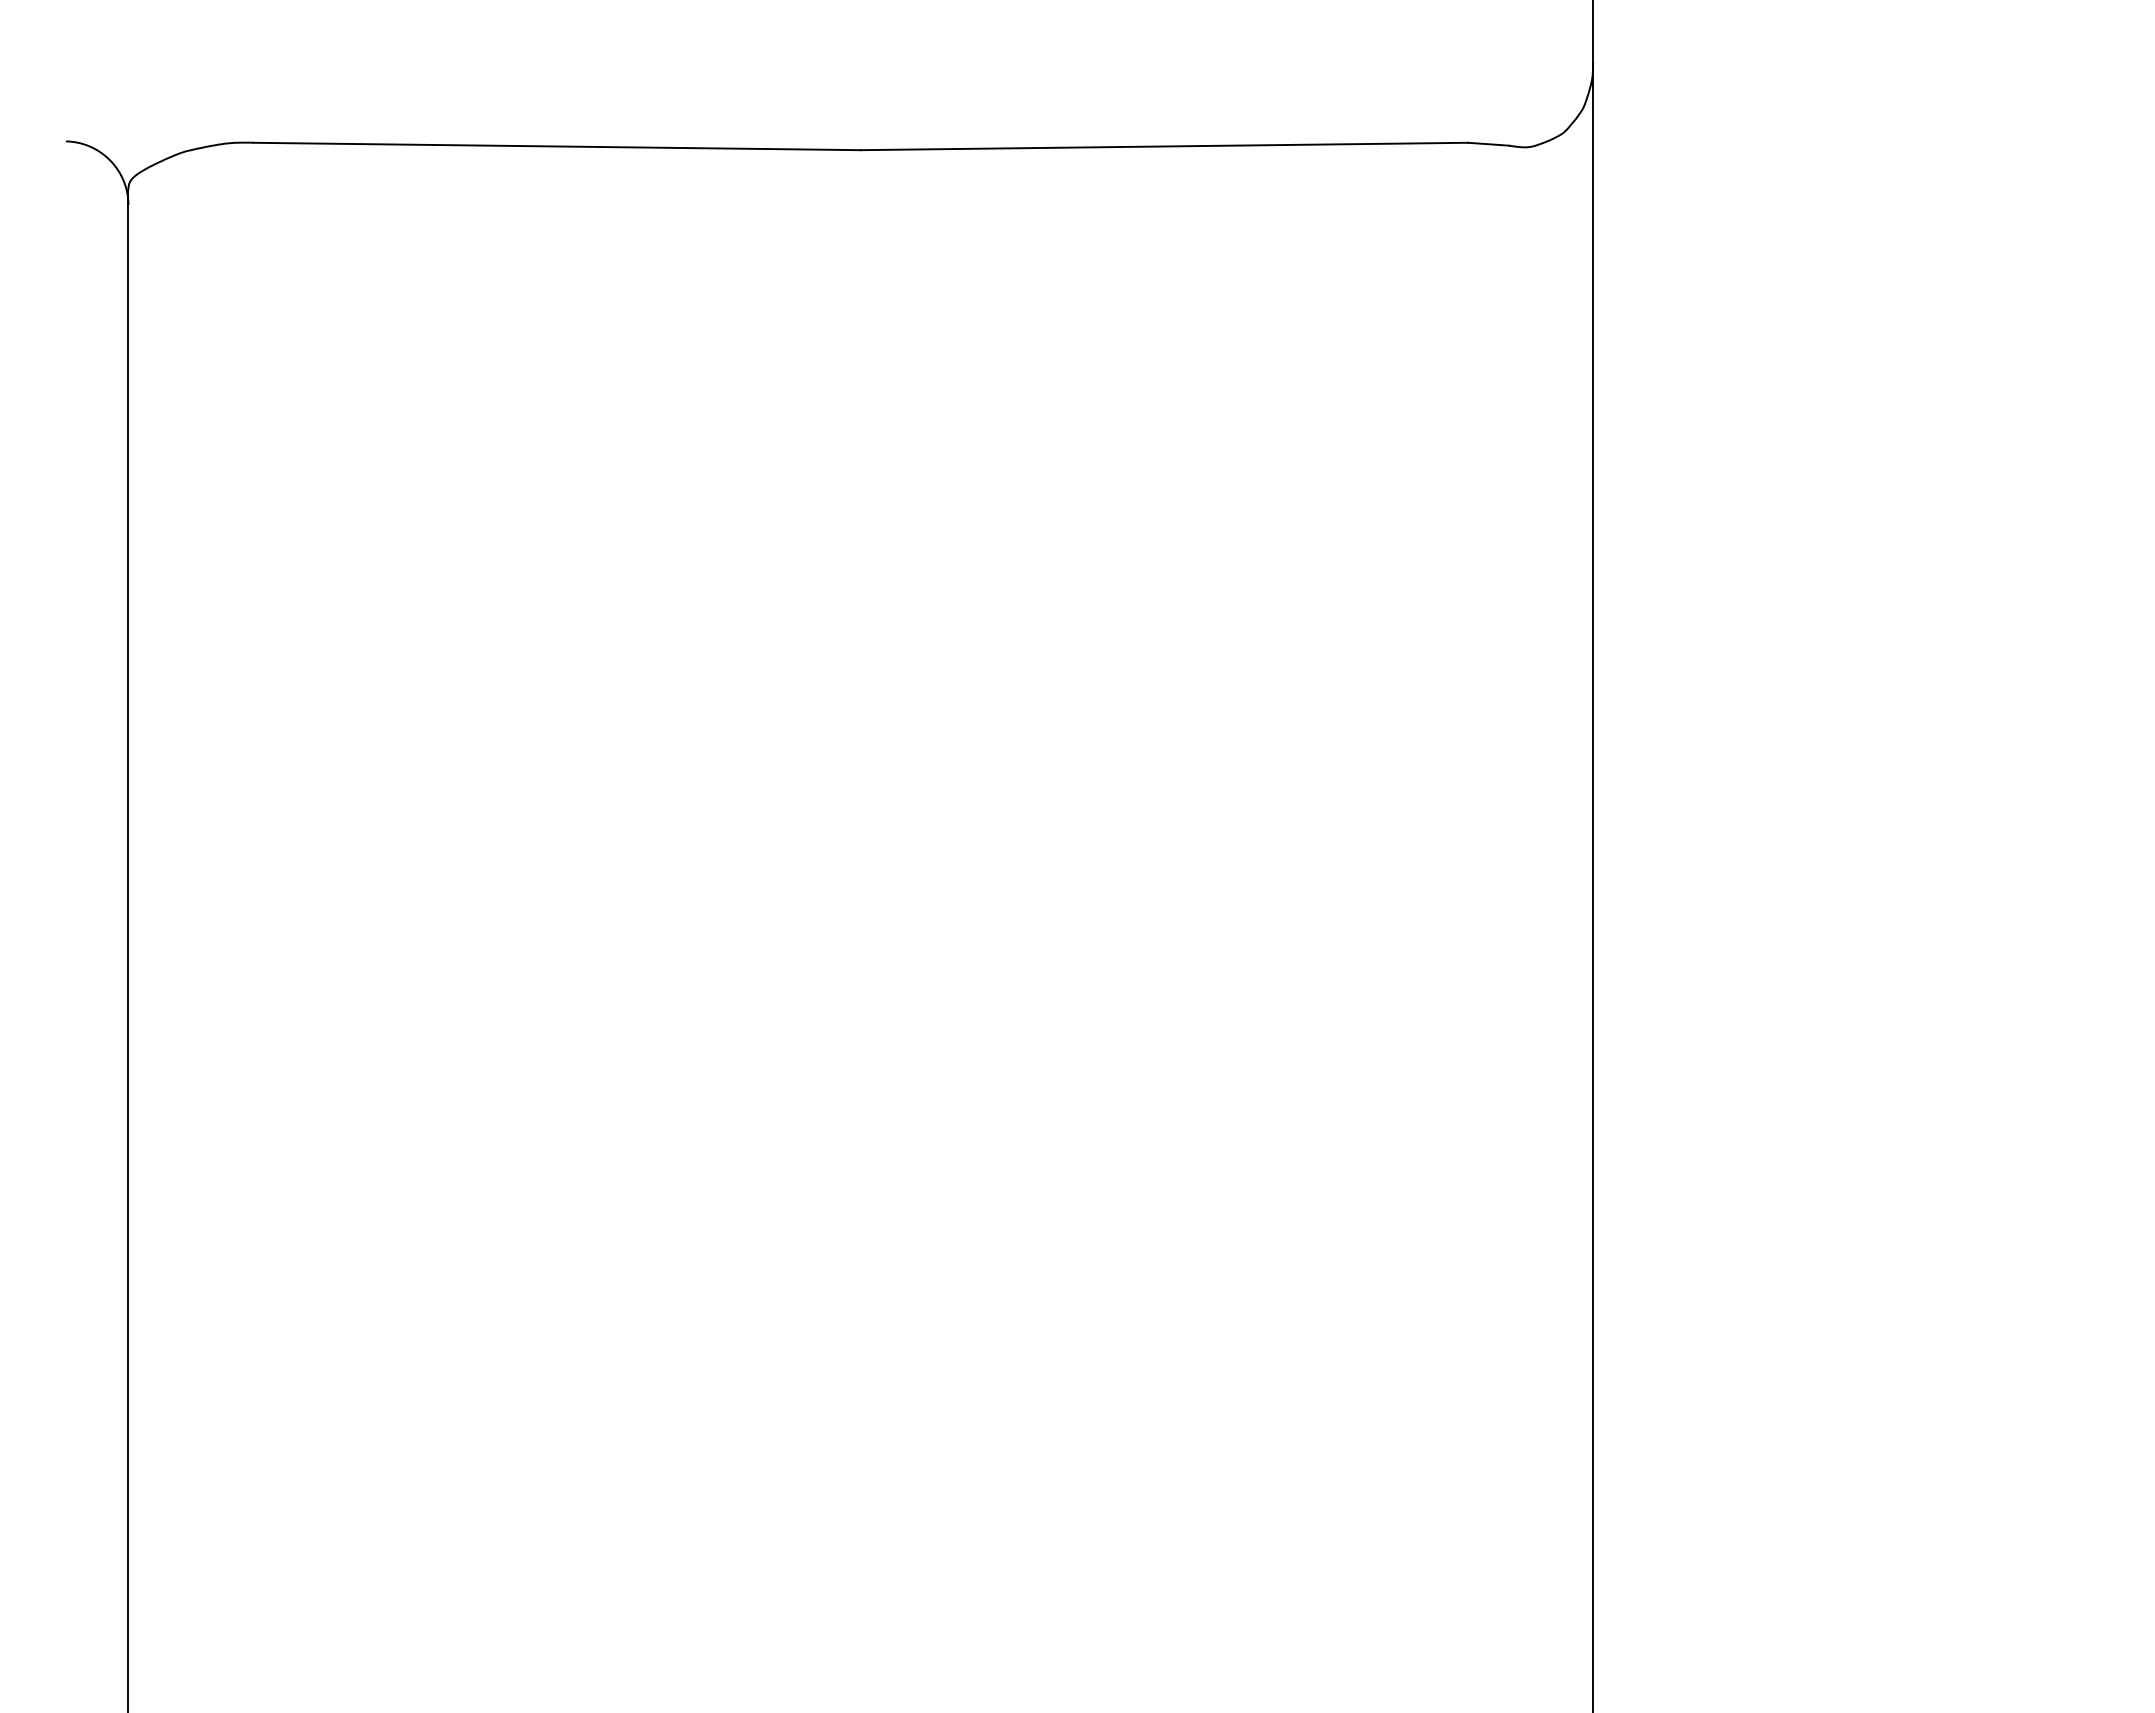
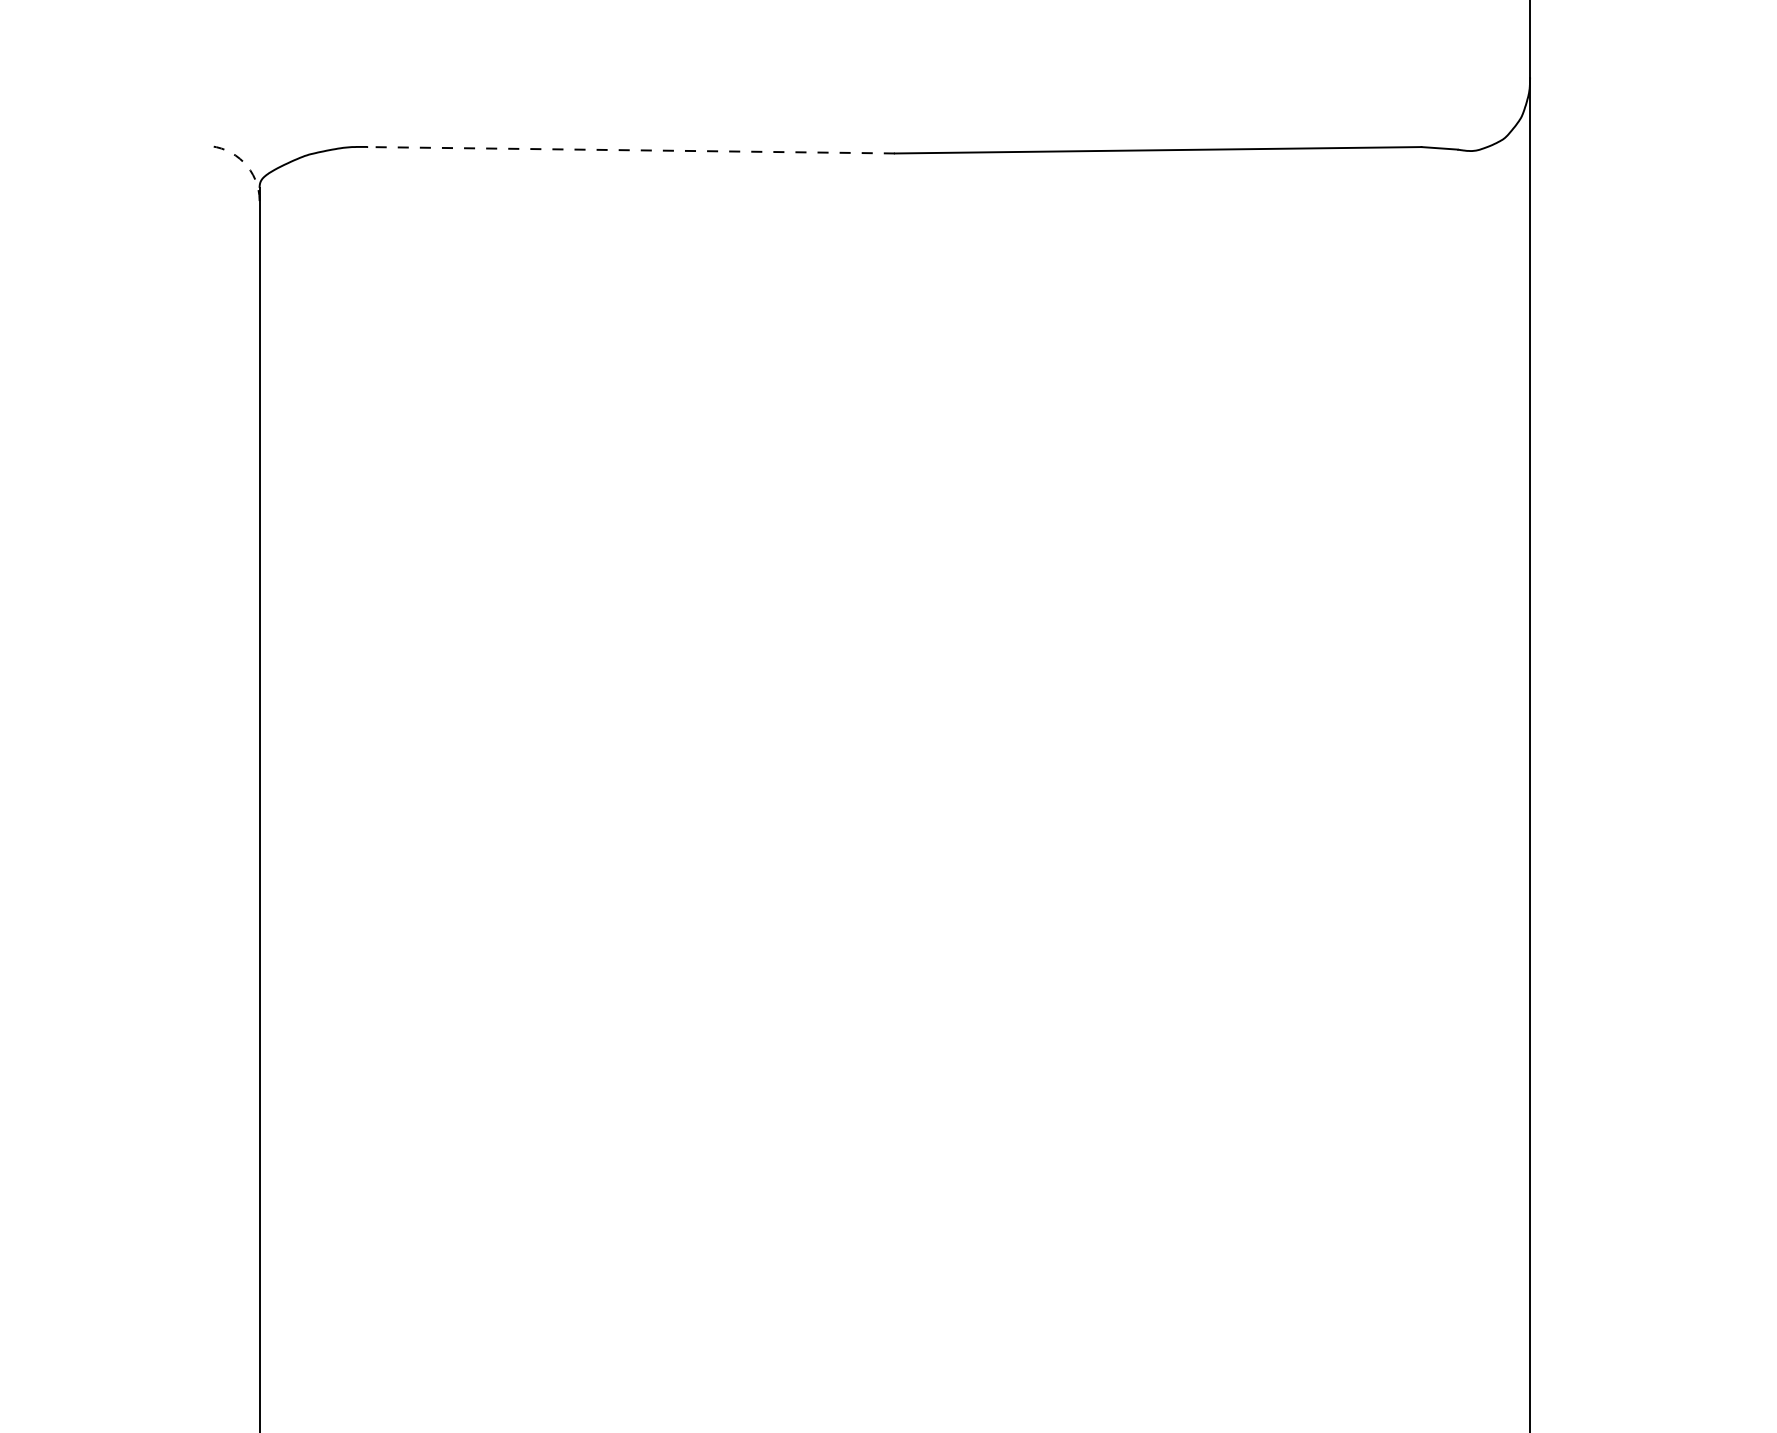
line: (557, 146) -> (631, 150), solid -> dashed
arc: (110, 160) -> (244, 162), solid -> dashed

